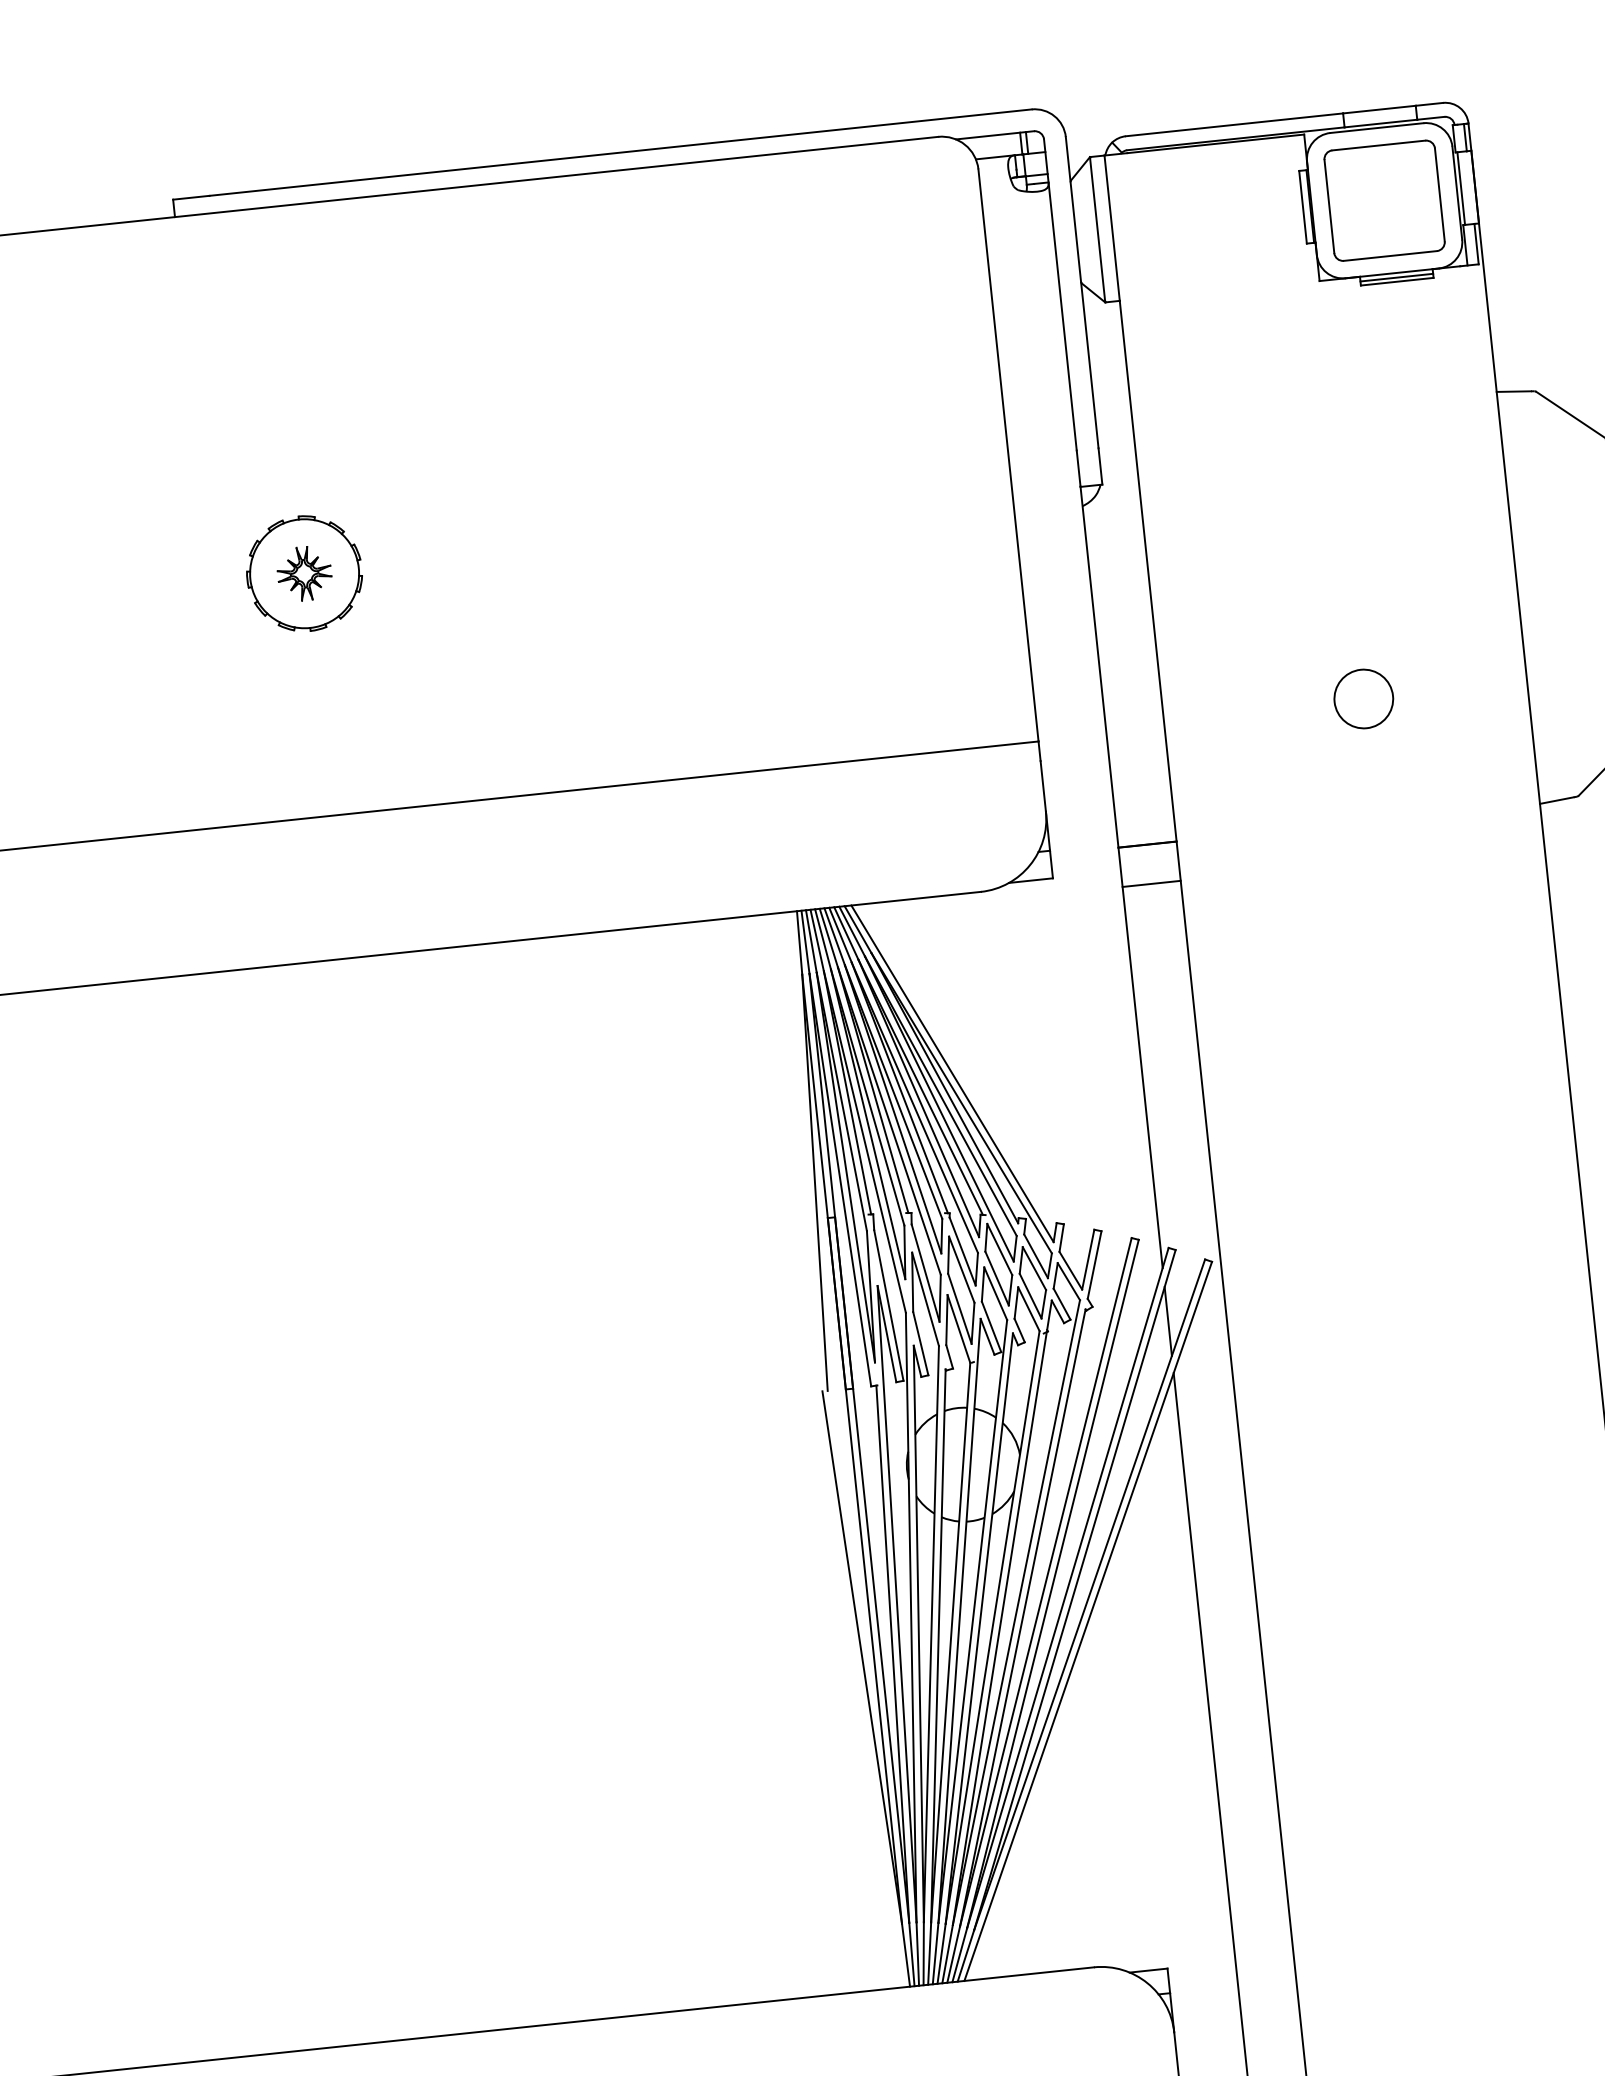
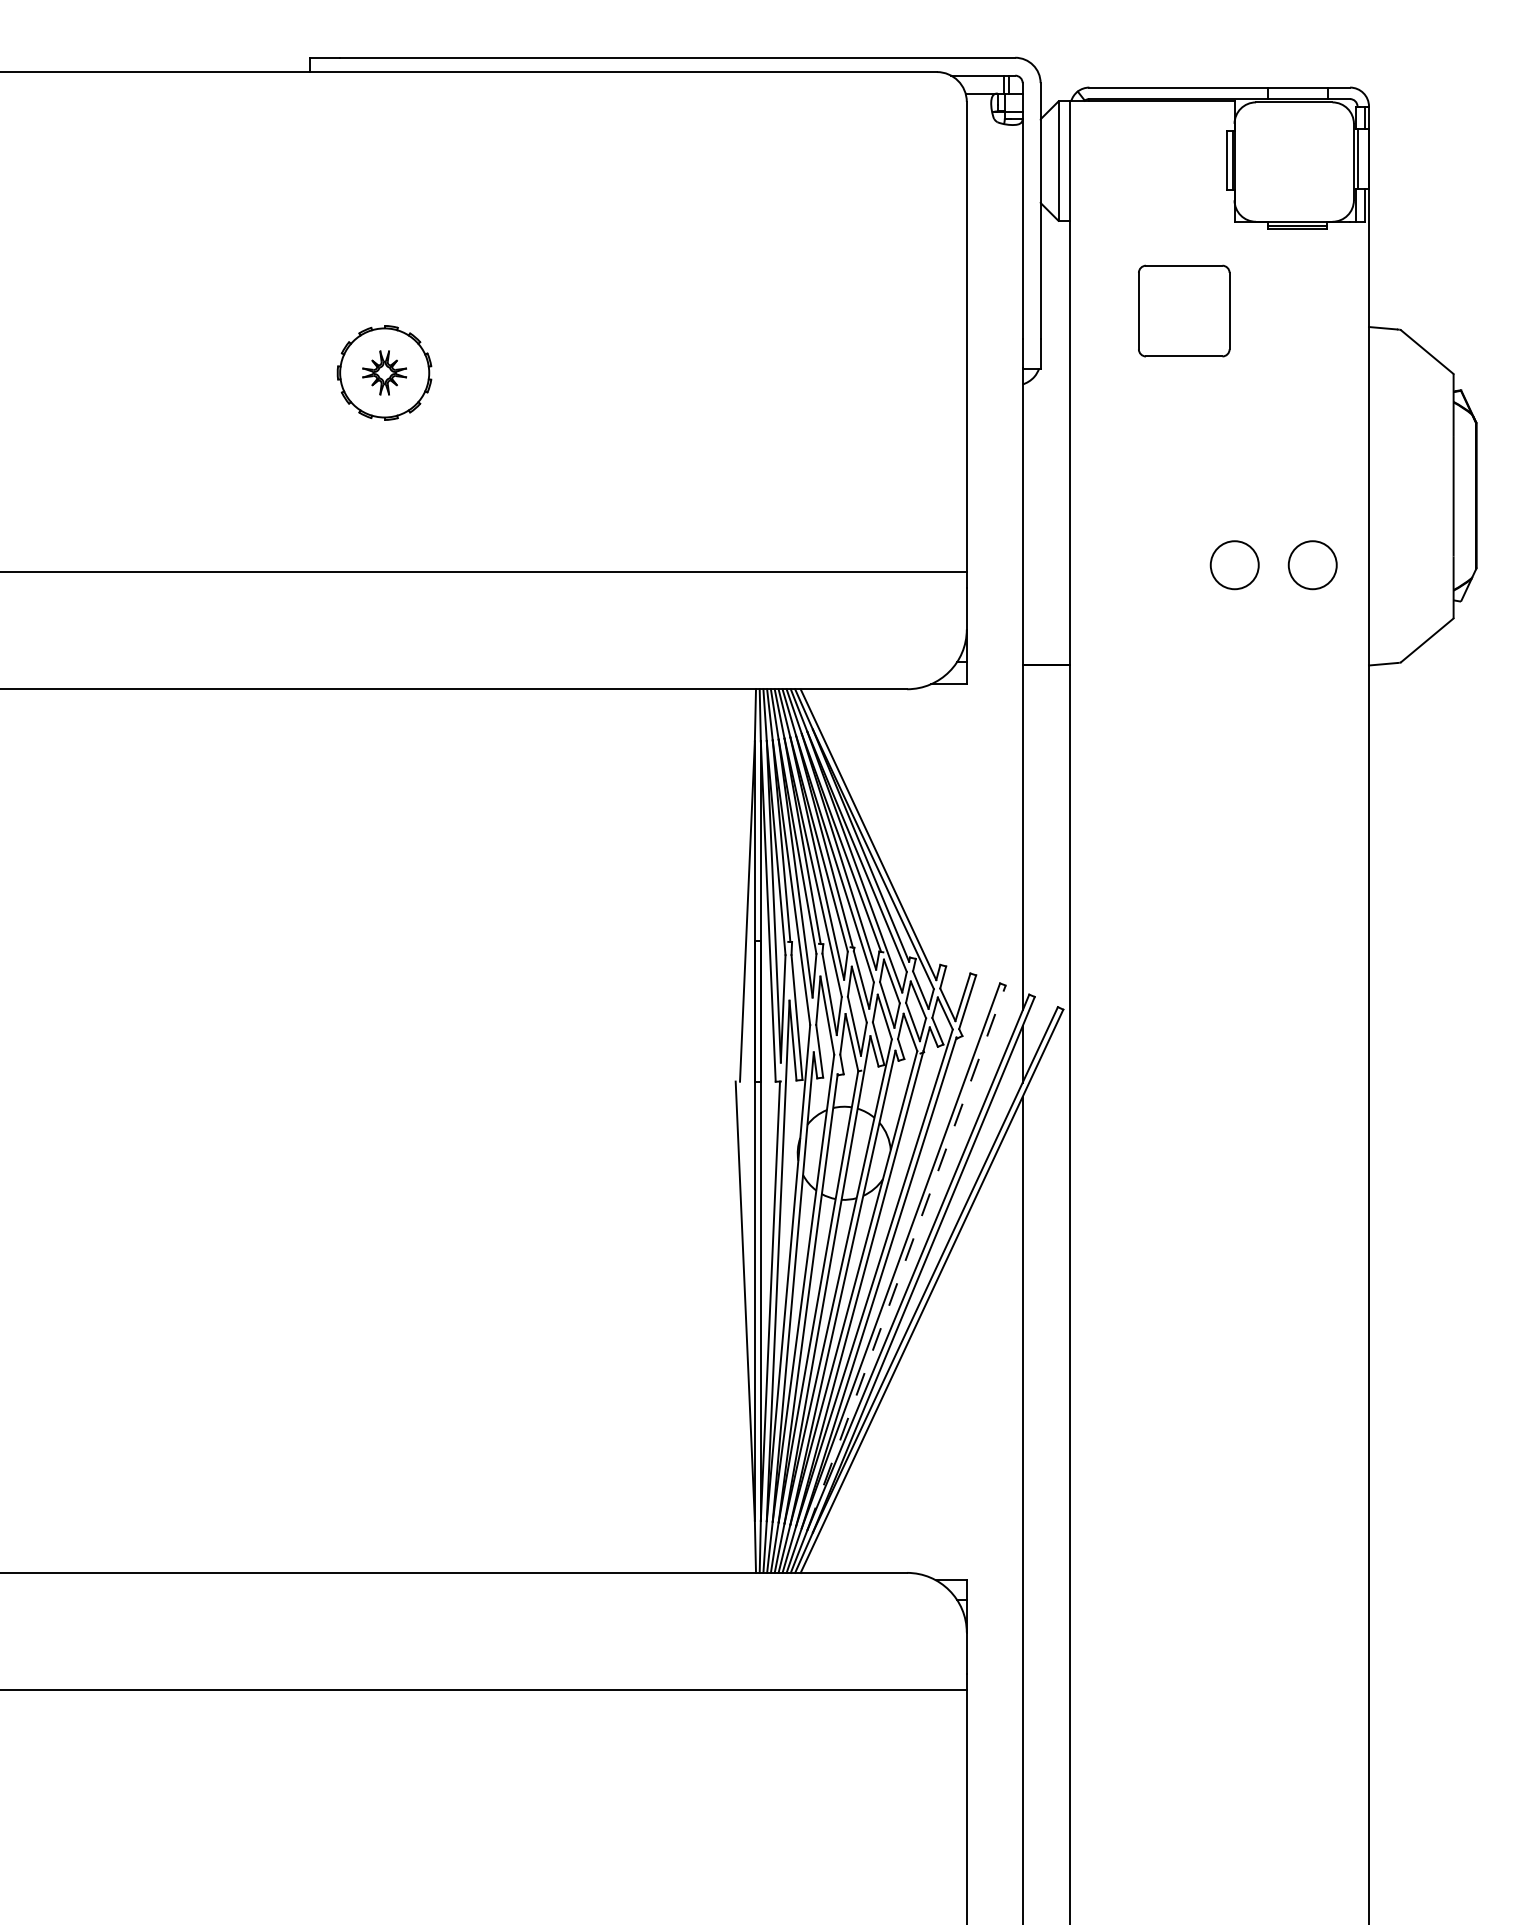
part: (1384, 199) -> (1184, 310), moved
circle: (1458, 689) -> (1312, 565), added
line: (1151, 884) -> (1046, 697), removed
line: (1052, 1583) -> (906, 1257), solid -> dashed

